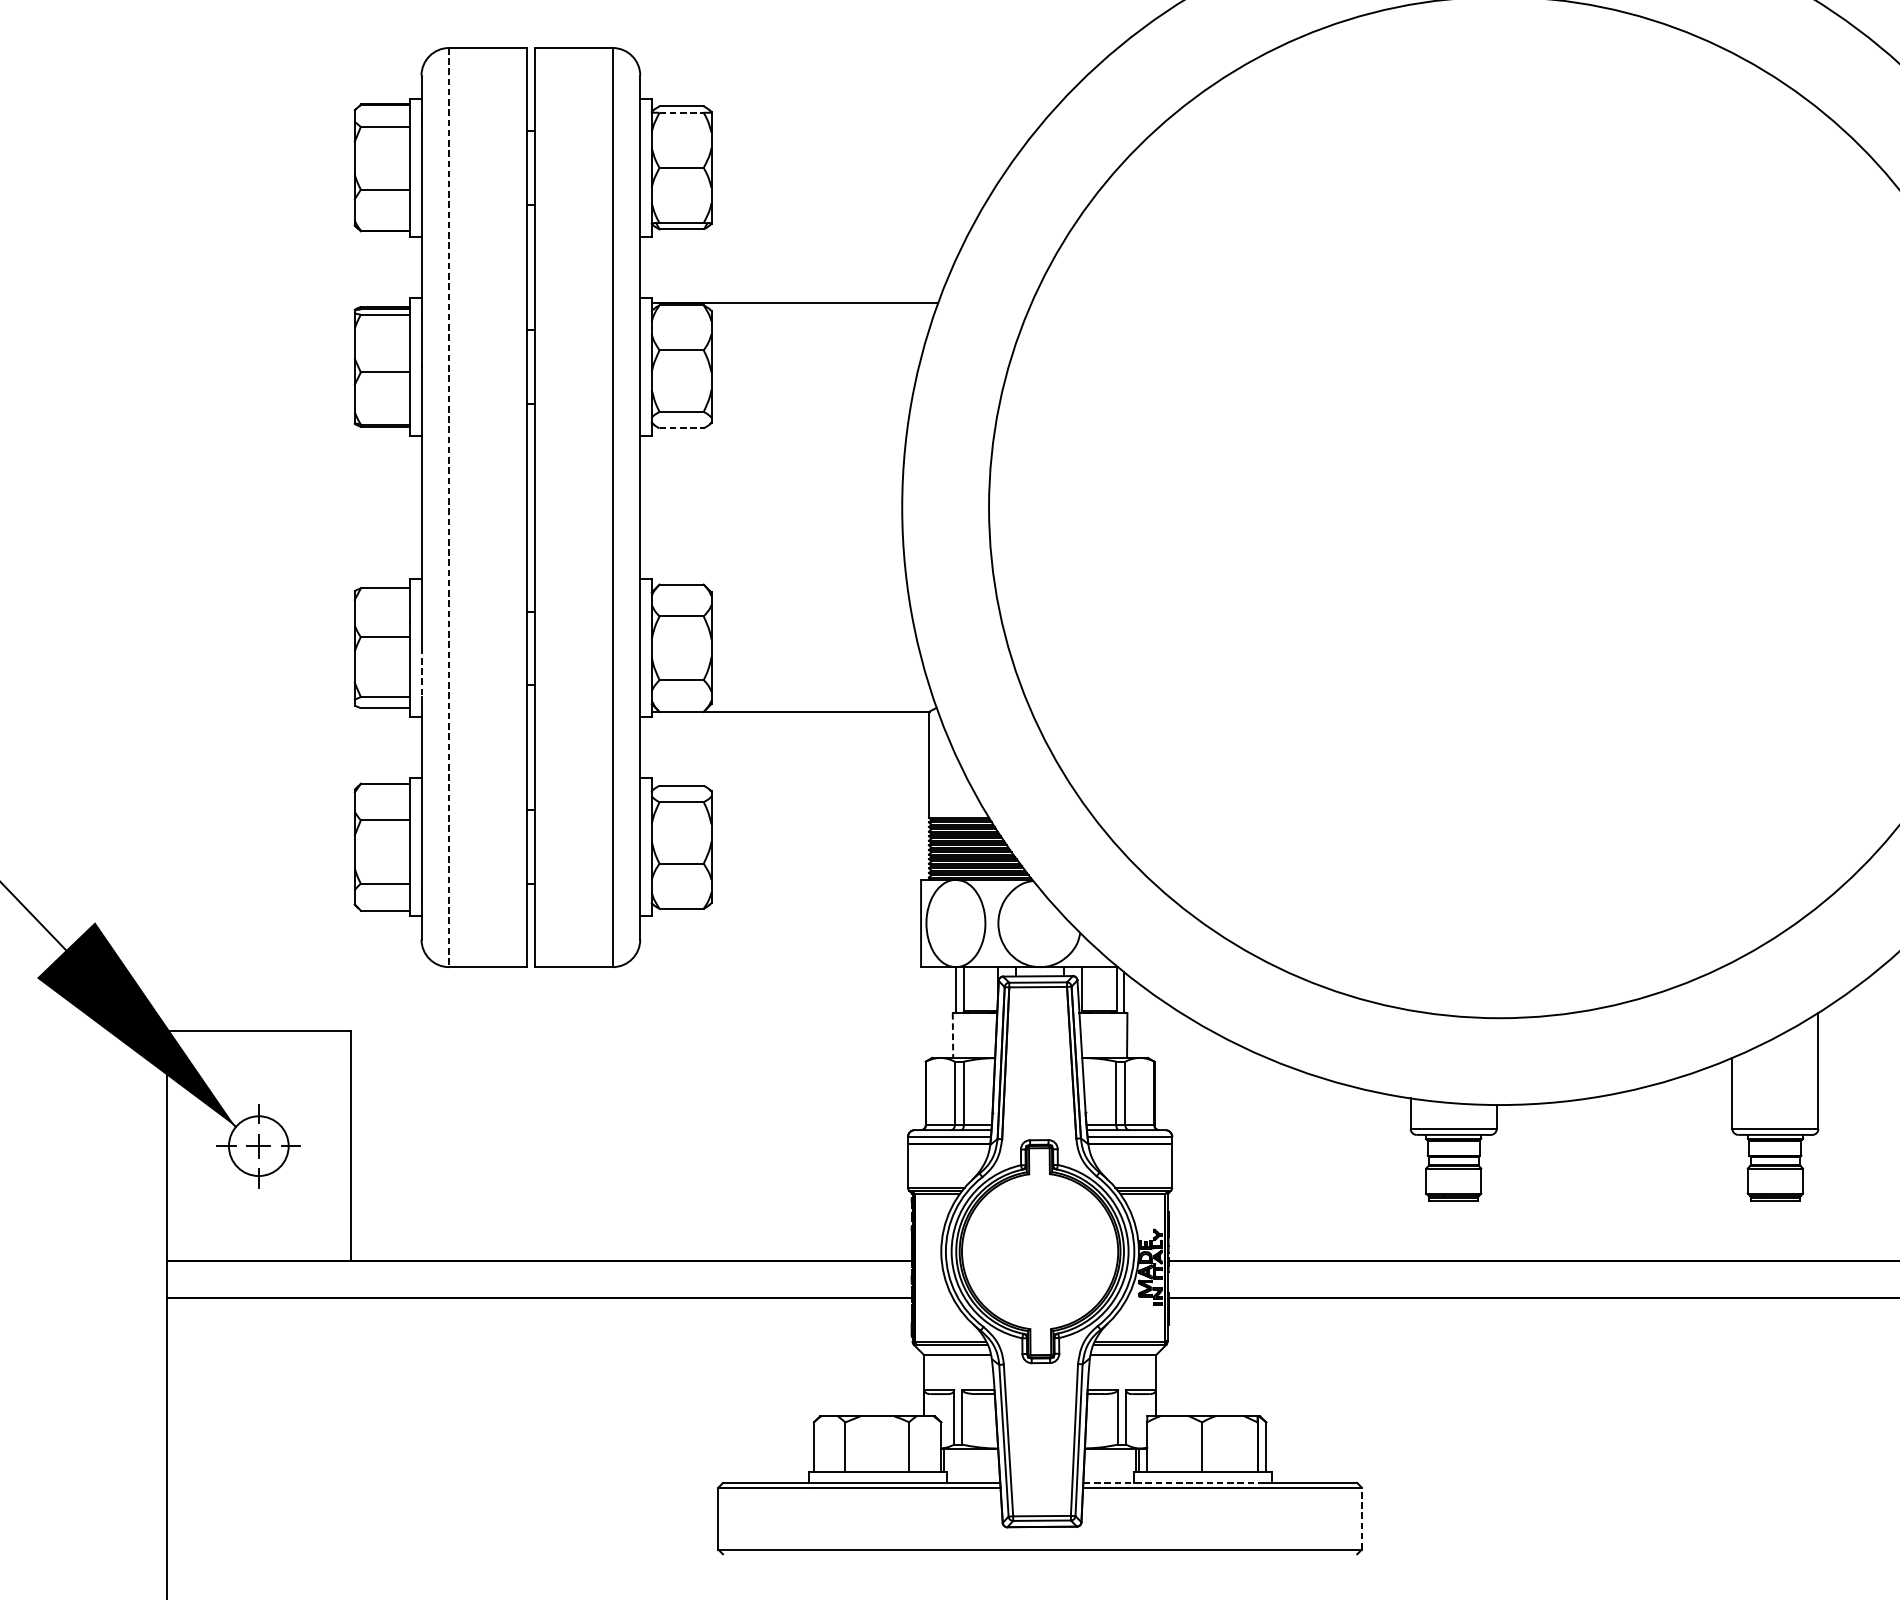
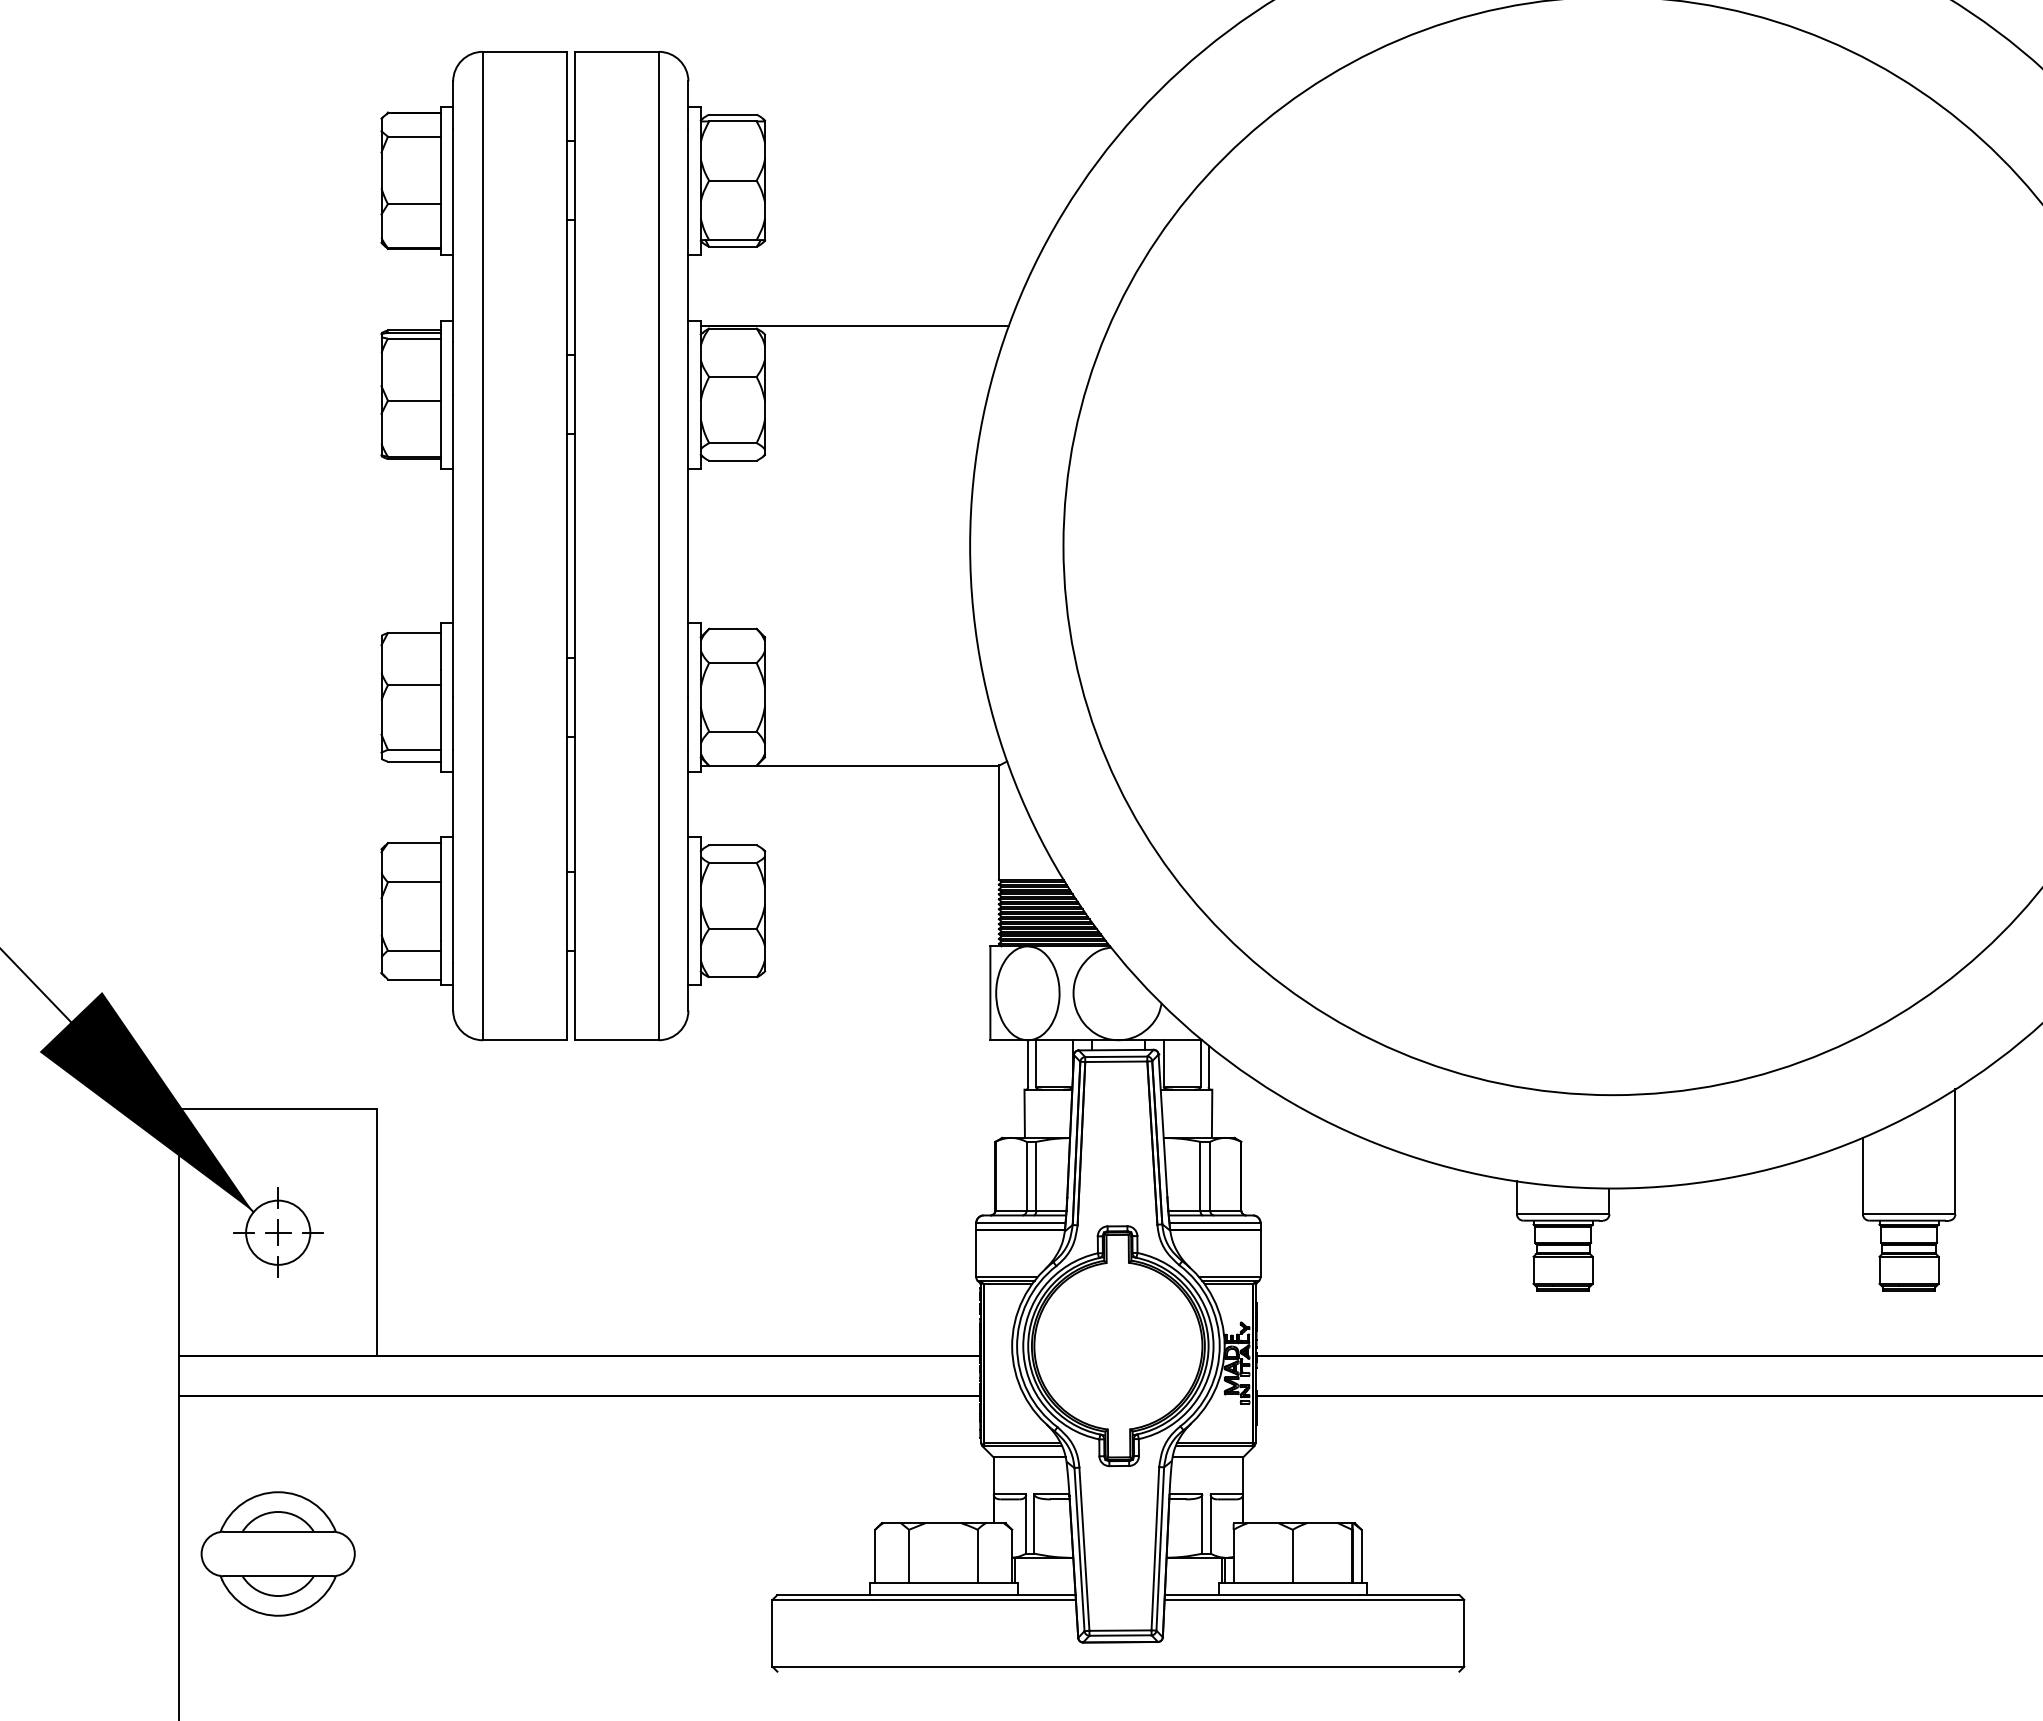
line: (681, 112) -> (732, 121), dashed -> solid
line: (681, 428) -> (732, 460), dashed -> solid
line: (448, 508) -> (482, 546), dashed -> solid
line: (421, 672) -> (453, 723), dashed -> solid
line: (952, 1036) -> (1024, 1114), dashed -> solid
part: (258, 1444) -> (277, 1553), added
line: (1173, 1483) -> (1261, 1595), dashed -> solid
line: (1361, 1517) -> (1464, 1632), dashed -> solid

